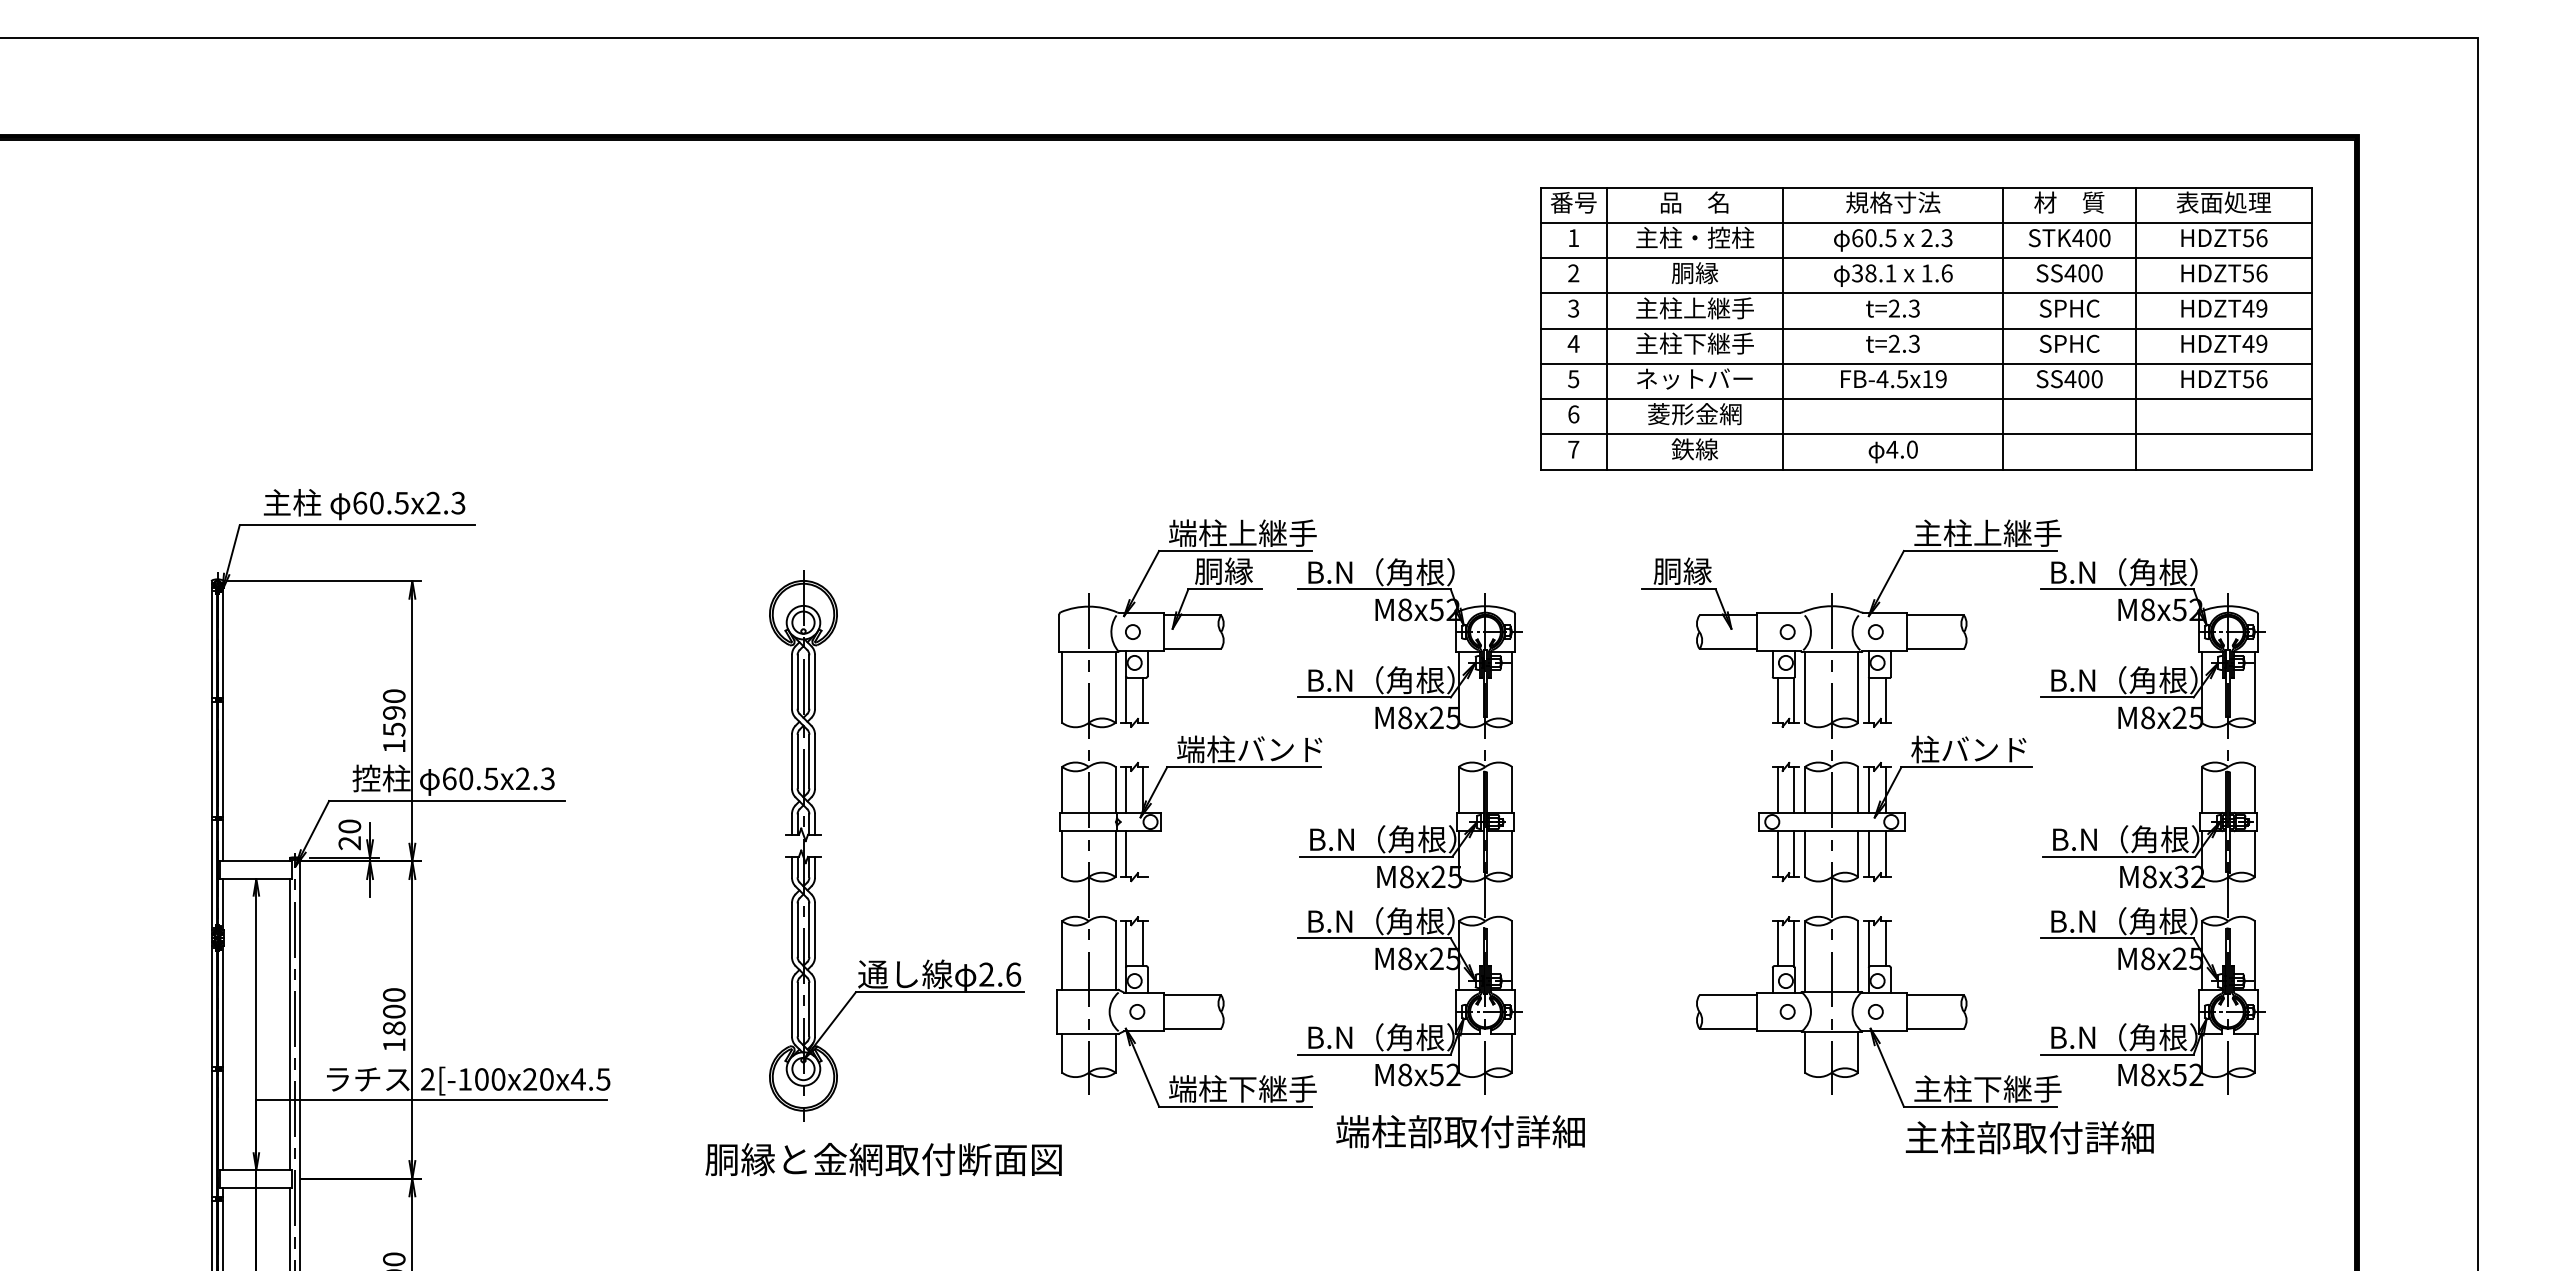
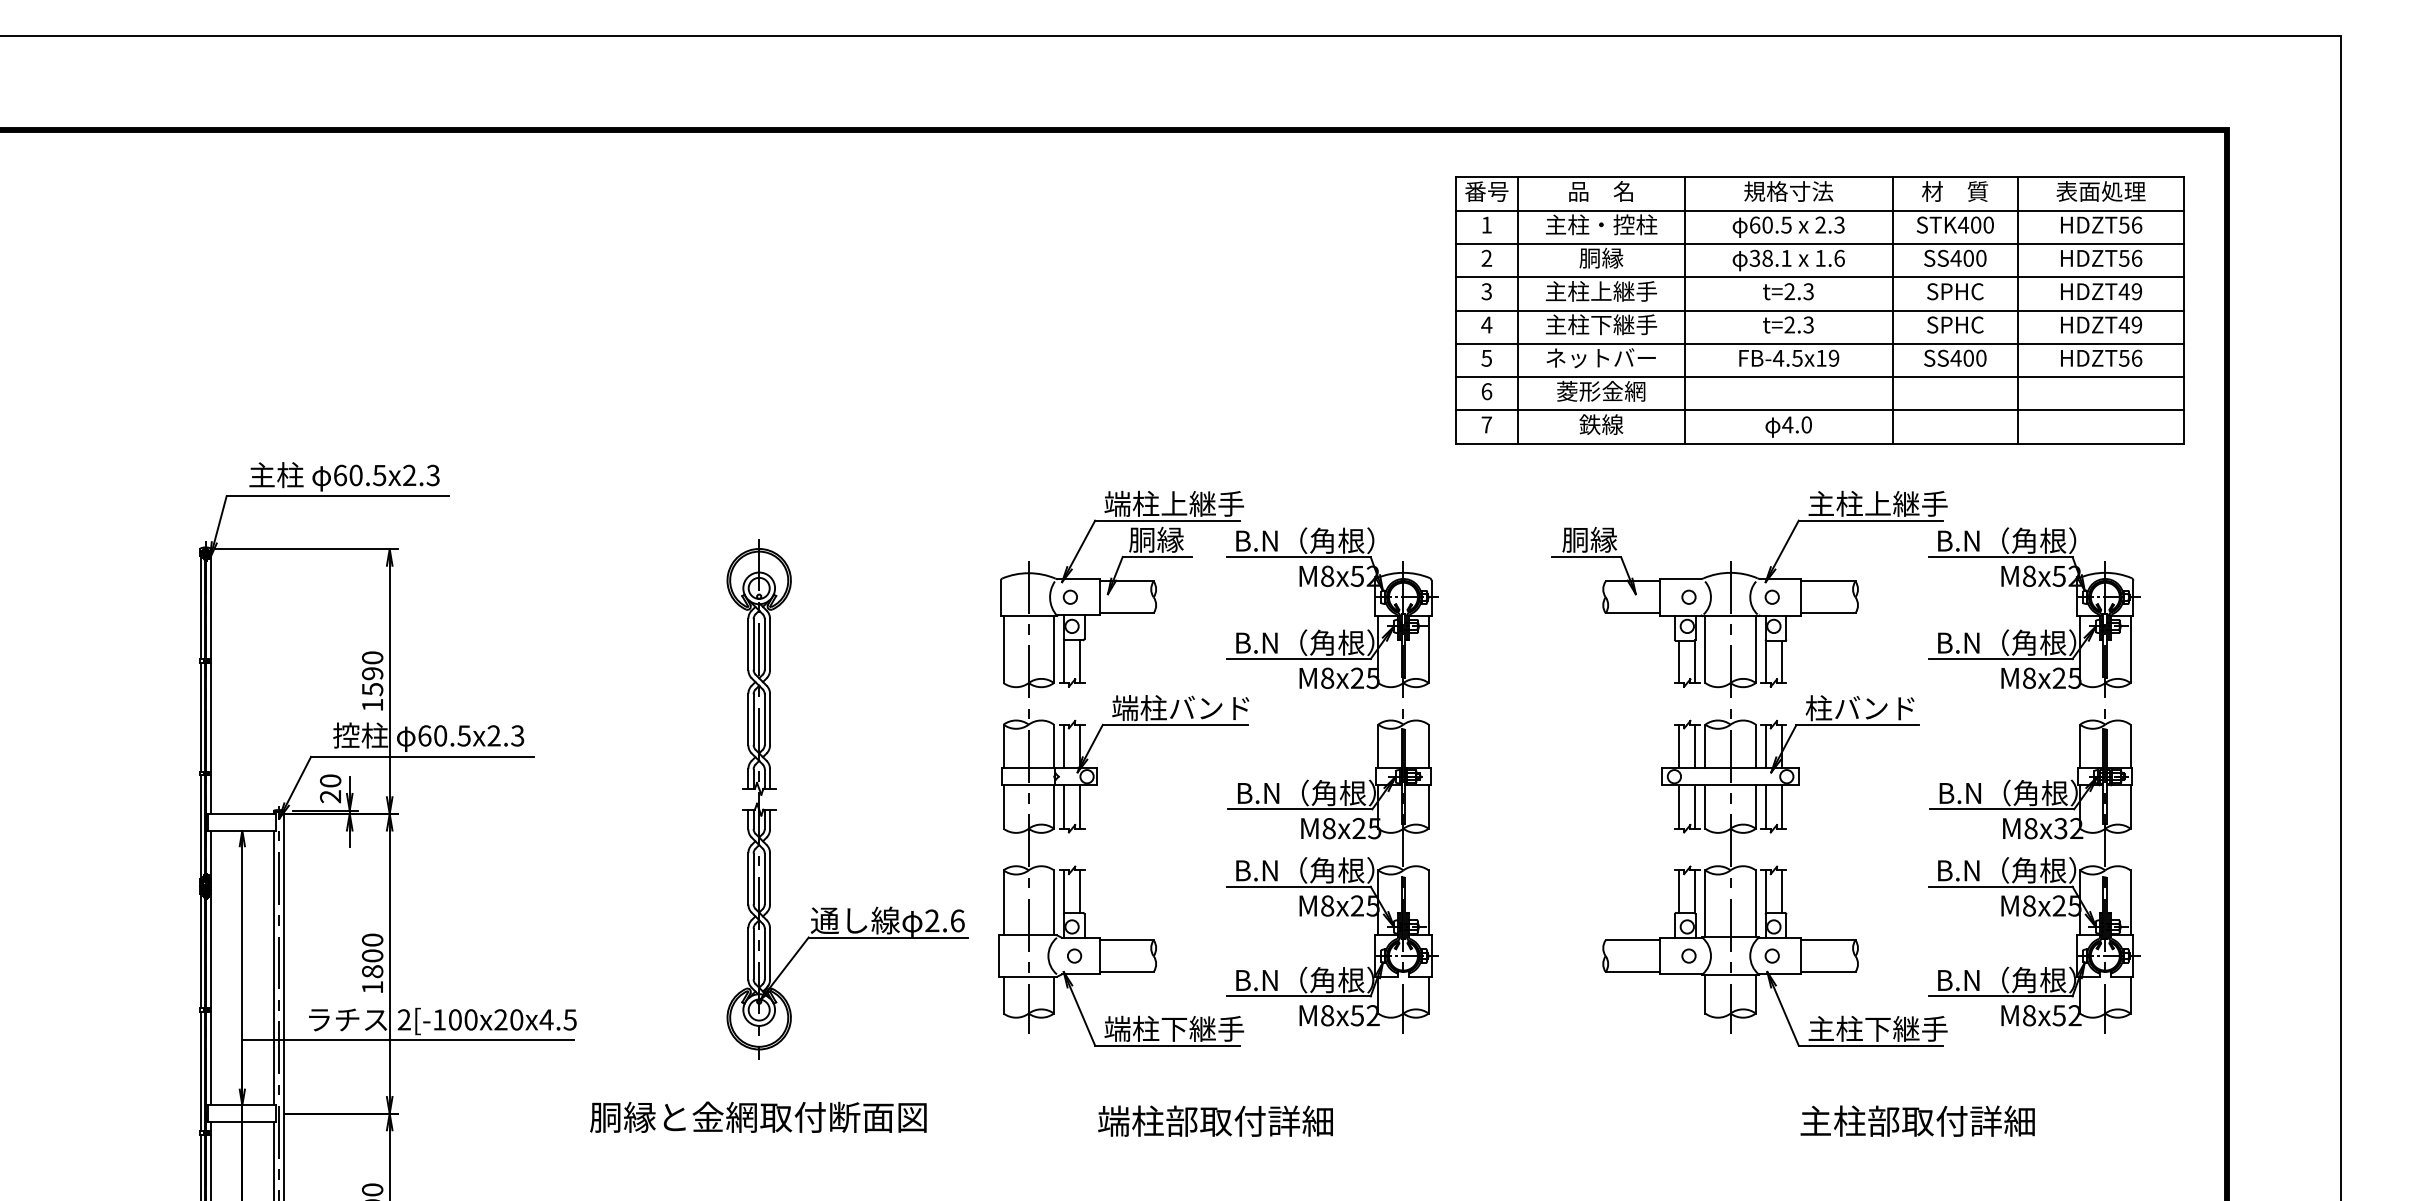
line: (1143, 854) -> (1080, 807), added
text: (1460, 1131) -> (1215, 1121), moved
text: (2029, 1137) -> (1917, 1121), moved
text: (883, 1159) -> (758, 1117), moved

